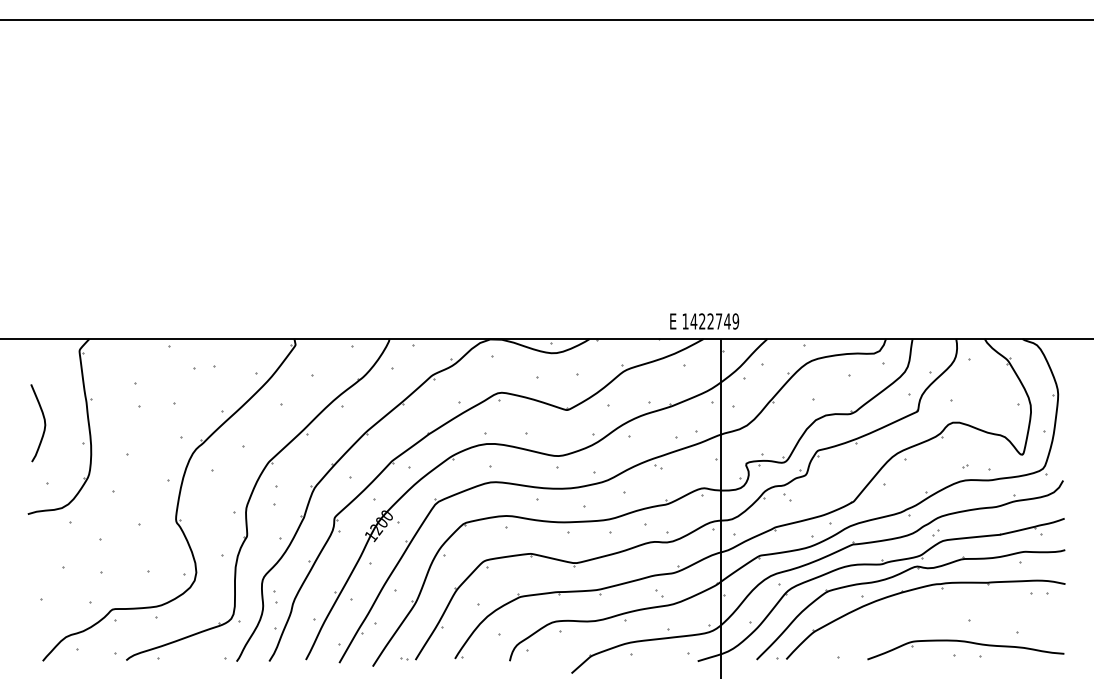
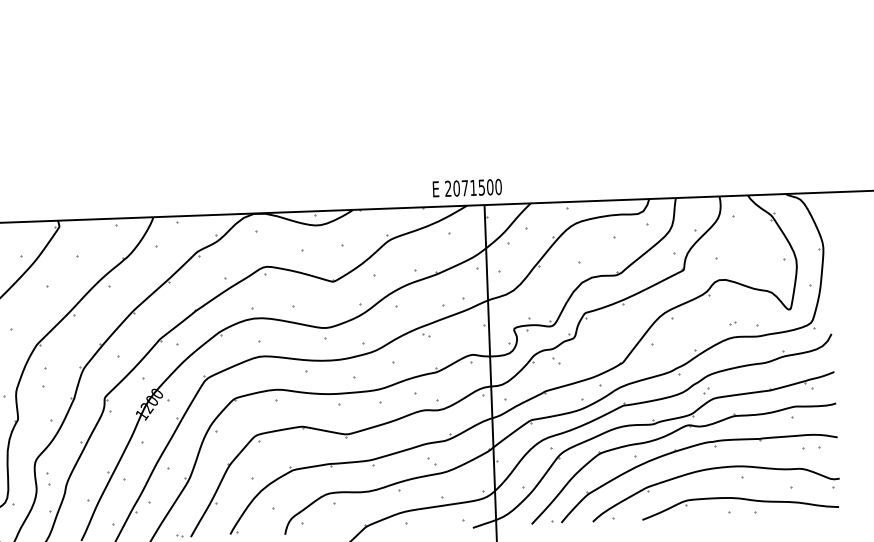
text: (710, 321) -> (473, 187), 1422749 -> 2071500
part: (935, 612) -> (708, 470), added

